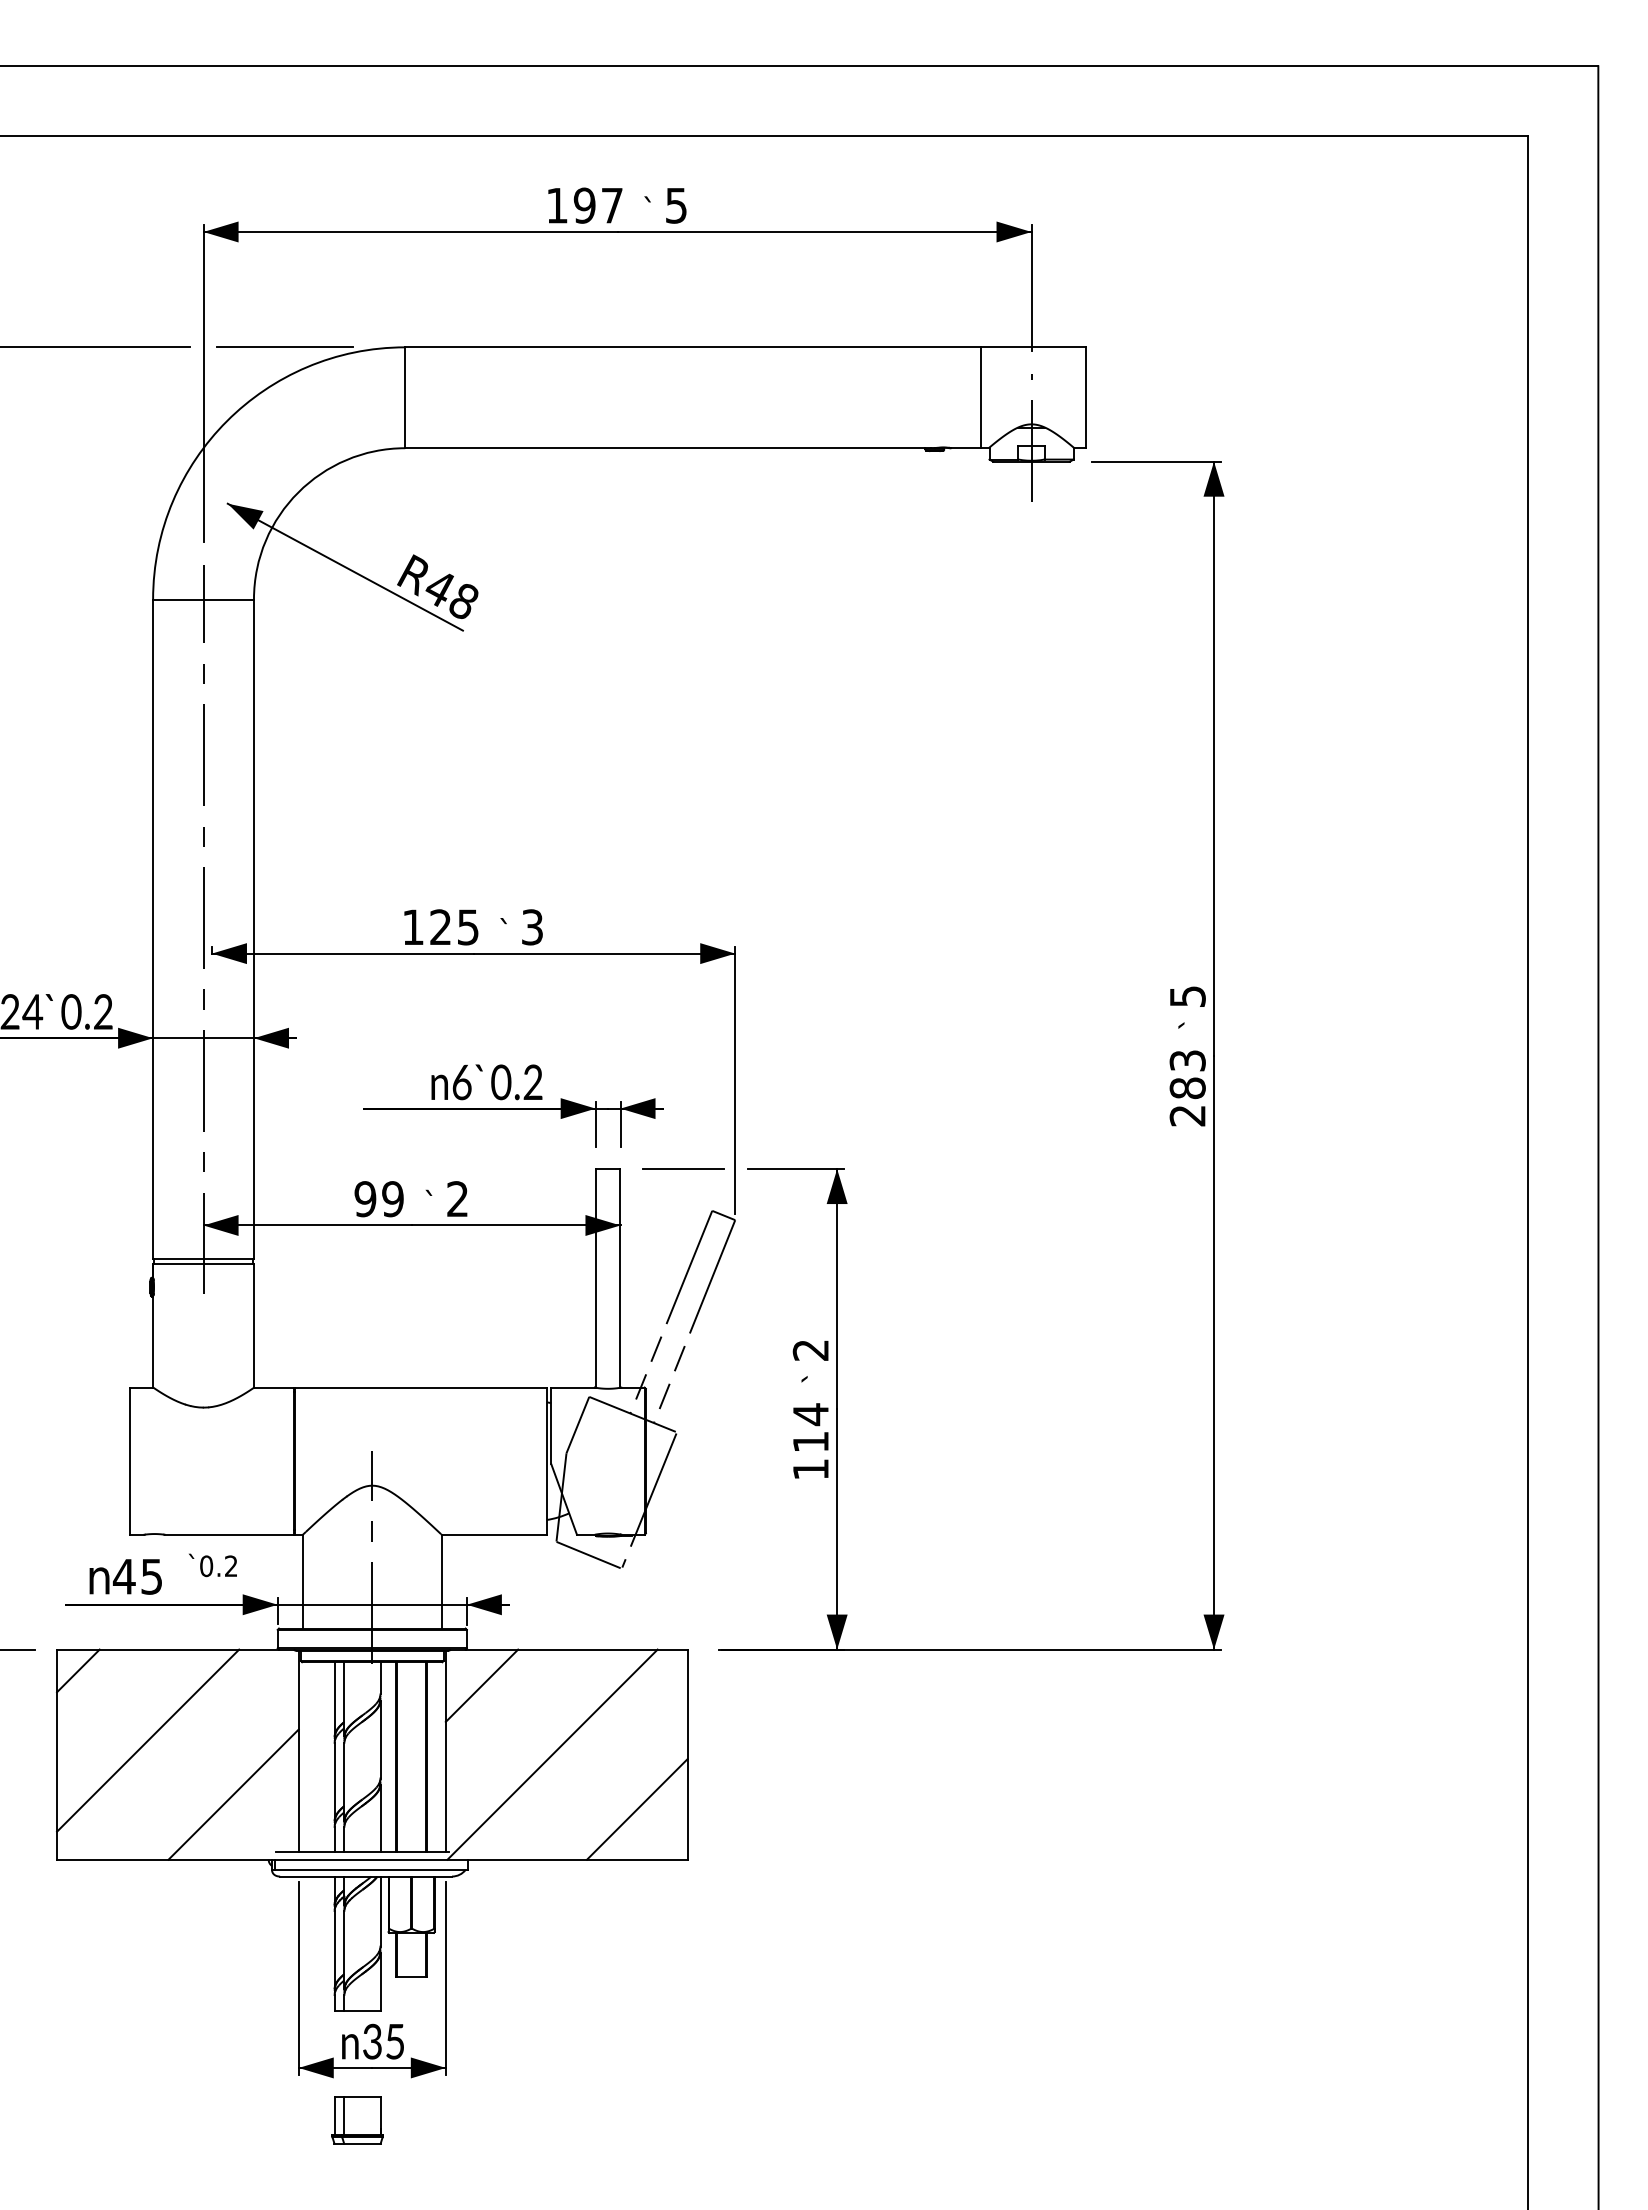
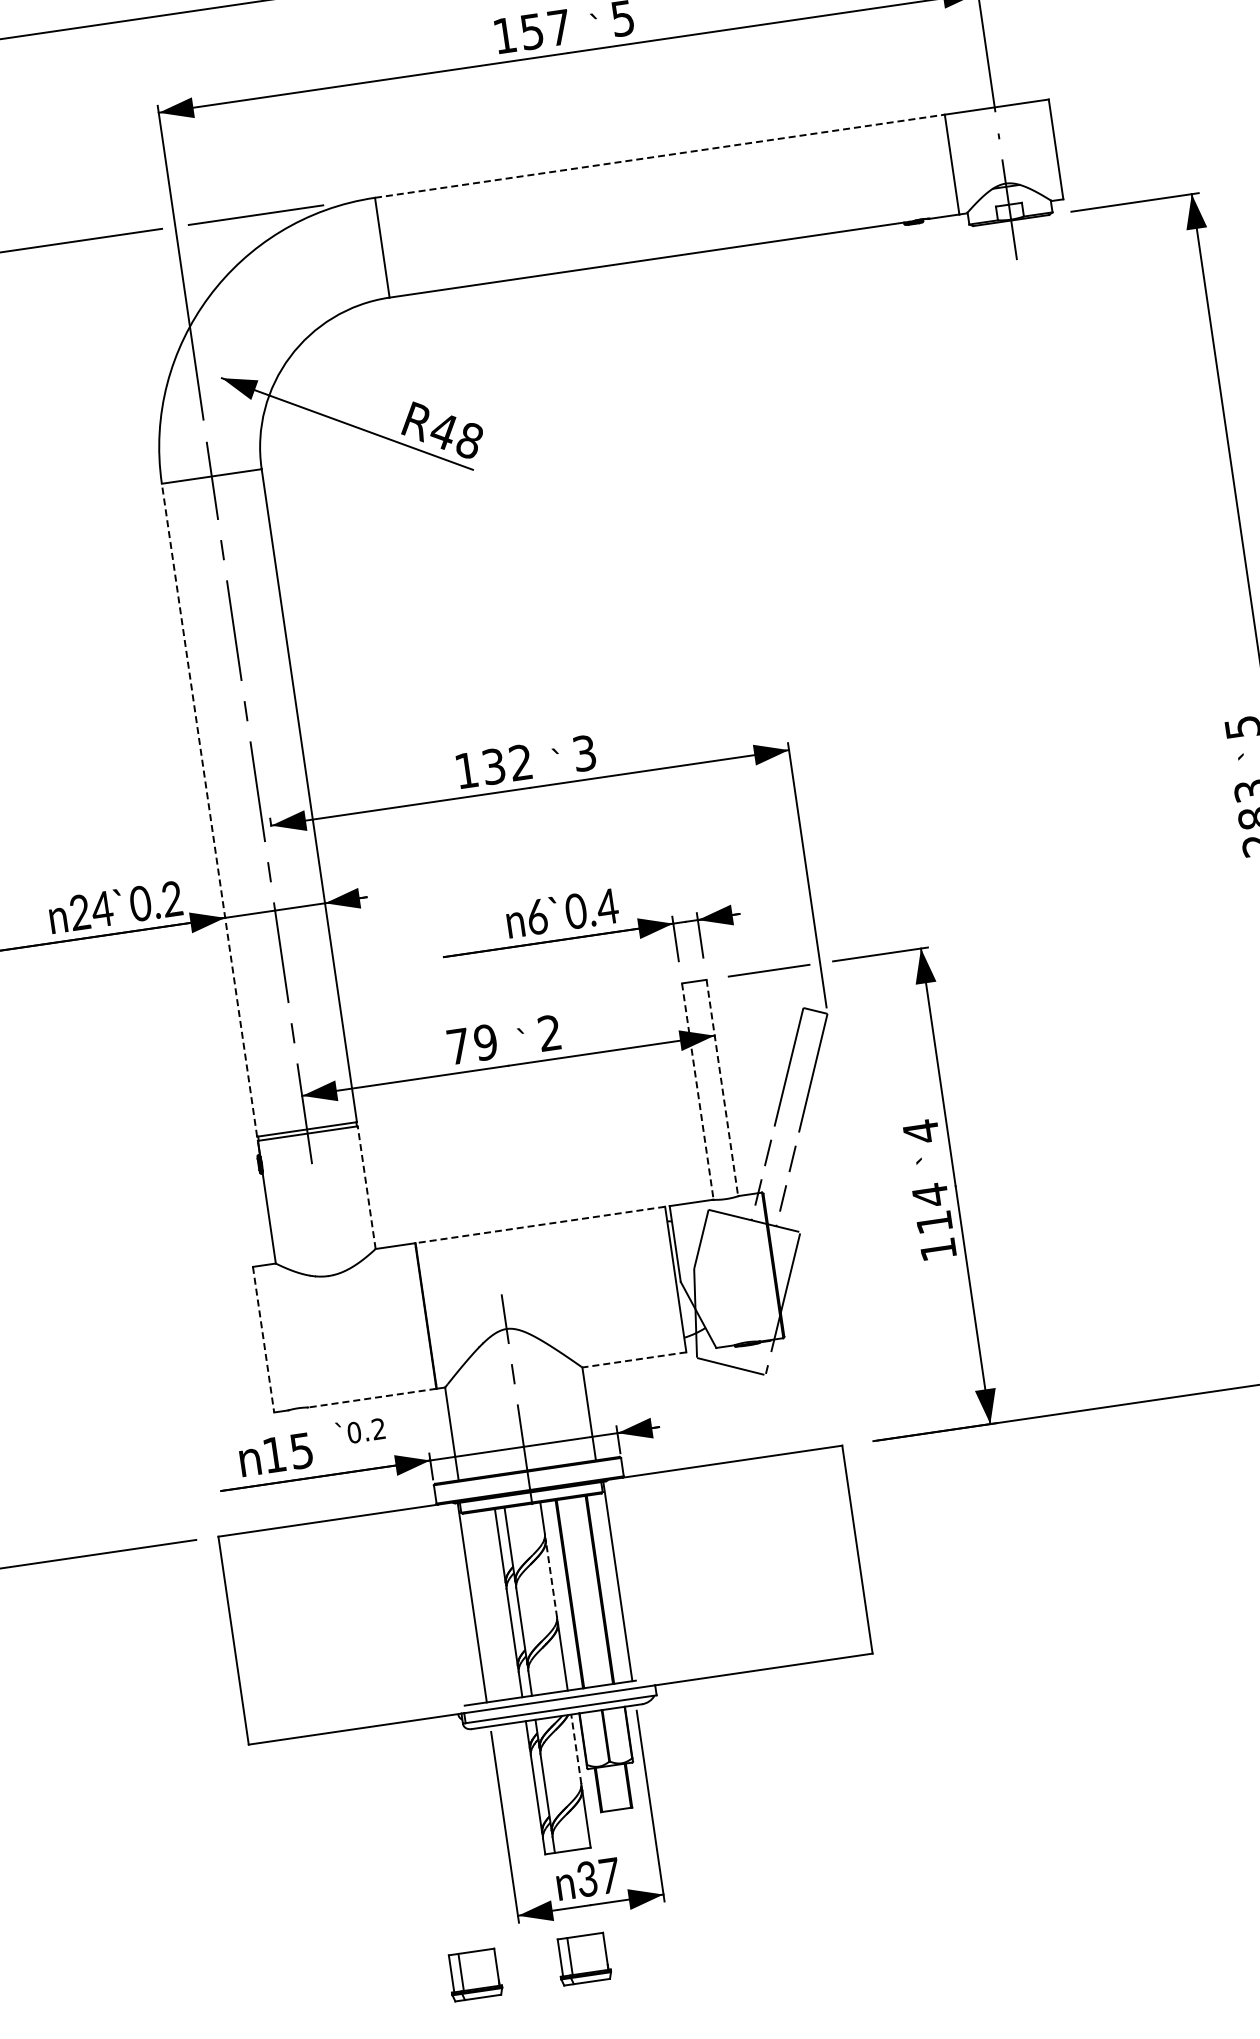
text: (584, 205) -> (531, 31), 197 -> 157
line: (693, 347) -> (660, 156), solid -> dashed
text: (454, 927) -> (507, 764), 125 -> 132
line: (153, 929) -> (209, 810), solid -> dashed
text: (532, 1081) -> (606, 905), 0.2 -> 0.4
text: (365, 1199) -> (458, 1046), 99 -> 79
line: (595, 1278) -> (697, 1091), solid -> dashed
line: (620, 1278) -> (722, 1088), solid -> dashed
line: (254, 1325) -> (367, 1187), solid -> dashed
text: (810, 1350) -> (920, 1131), 2 -> 4
line: (420, 1387) -> (540, 1224), solid -> dashed
line: (130, 1461) -> (263, 1339), solid -> dashed
line: (229, 1534) -> (372, 1397), solid -> dashed
line: (494, 1534) -> (634, 1359), solid -> dashed
text: (123, 1576) -> (273, 1454), 45 -> 15
line: (78, 1670) -> (242, 1554), removed
line: (481, 1685) -> (643, 1510), removed
line: (380, 1739) -> (551, 1578), solid -> dashed
line: (148, 1740) -> (322, 1613), removed
line: (552, 1754) -> (723, 1568), removed
line: (233, 1794) -> (413, 1654), removed
line: (636, 1809) -> (814, 1611), removed
line: (380, 1911) -> (576, 1749), solid -> dashed
text: (395, 2041) -> (609, 1875), 35 -> 37
part: (247, 2120) -> (474, 1975), added

